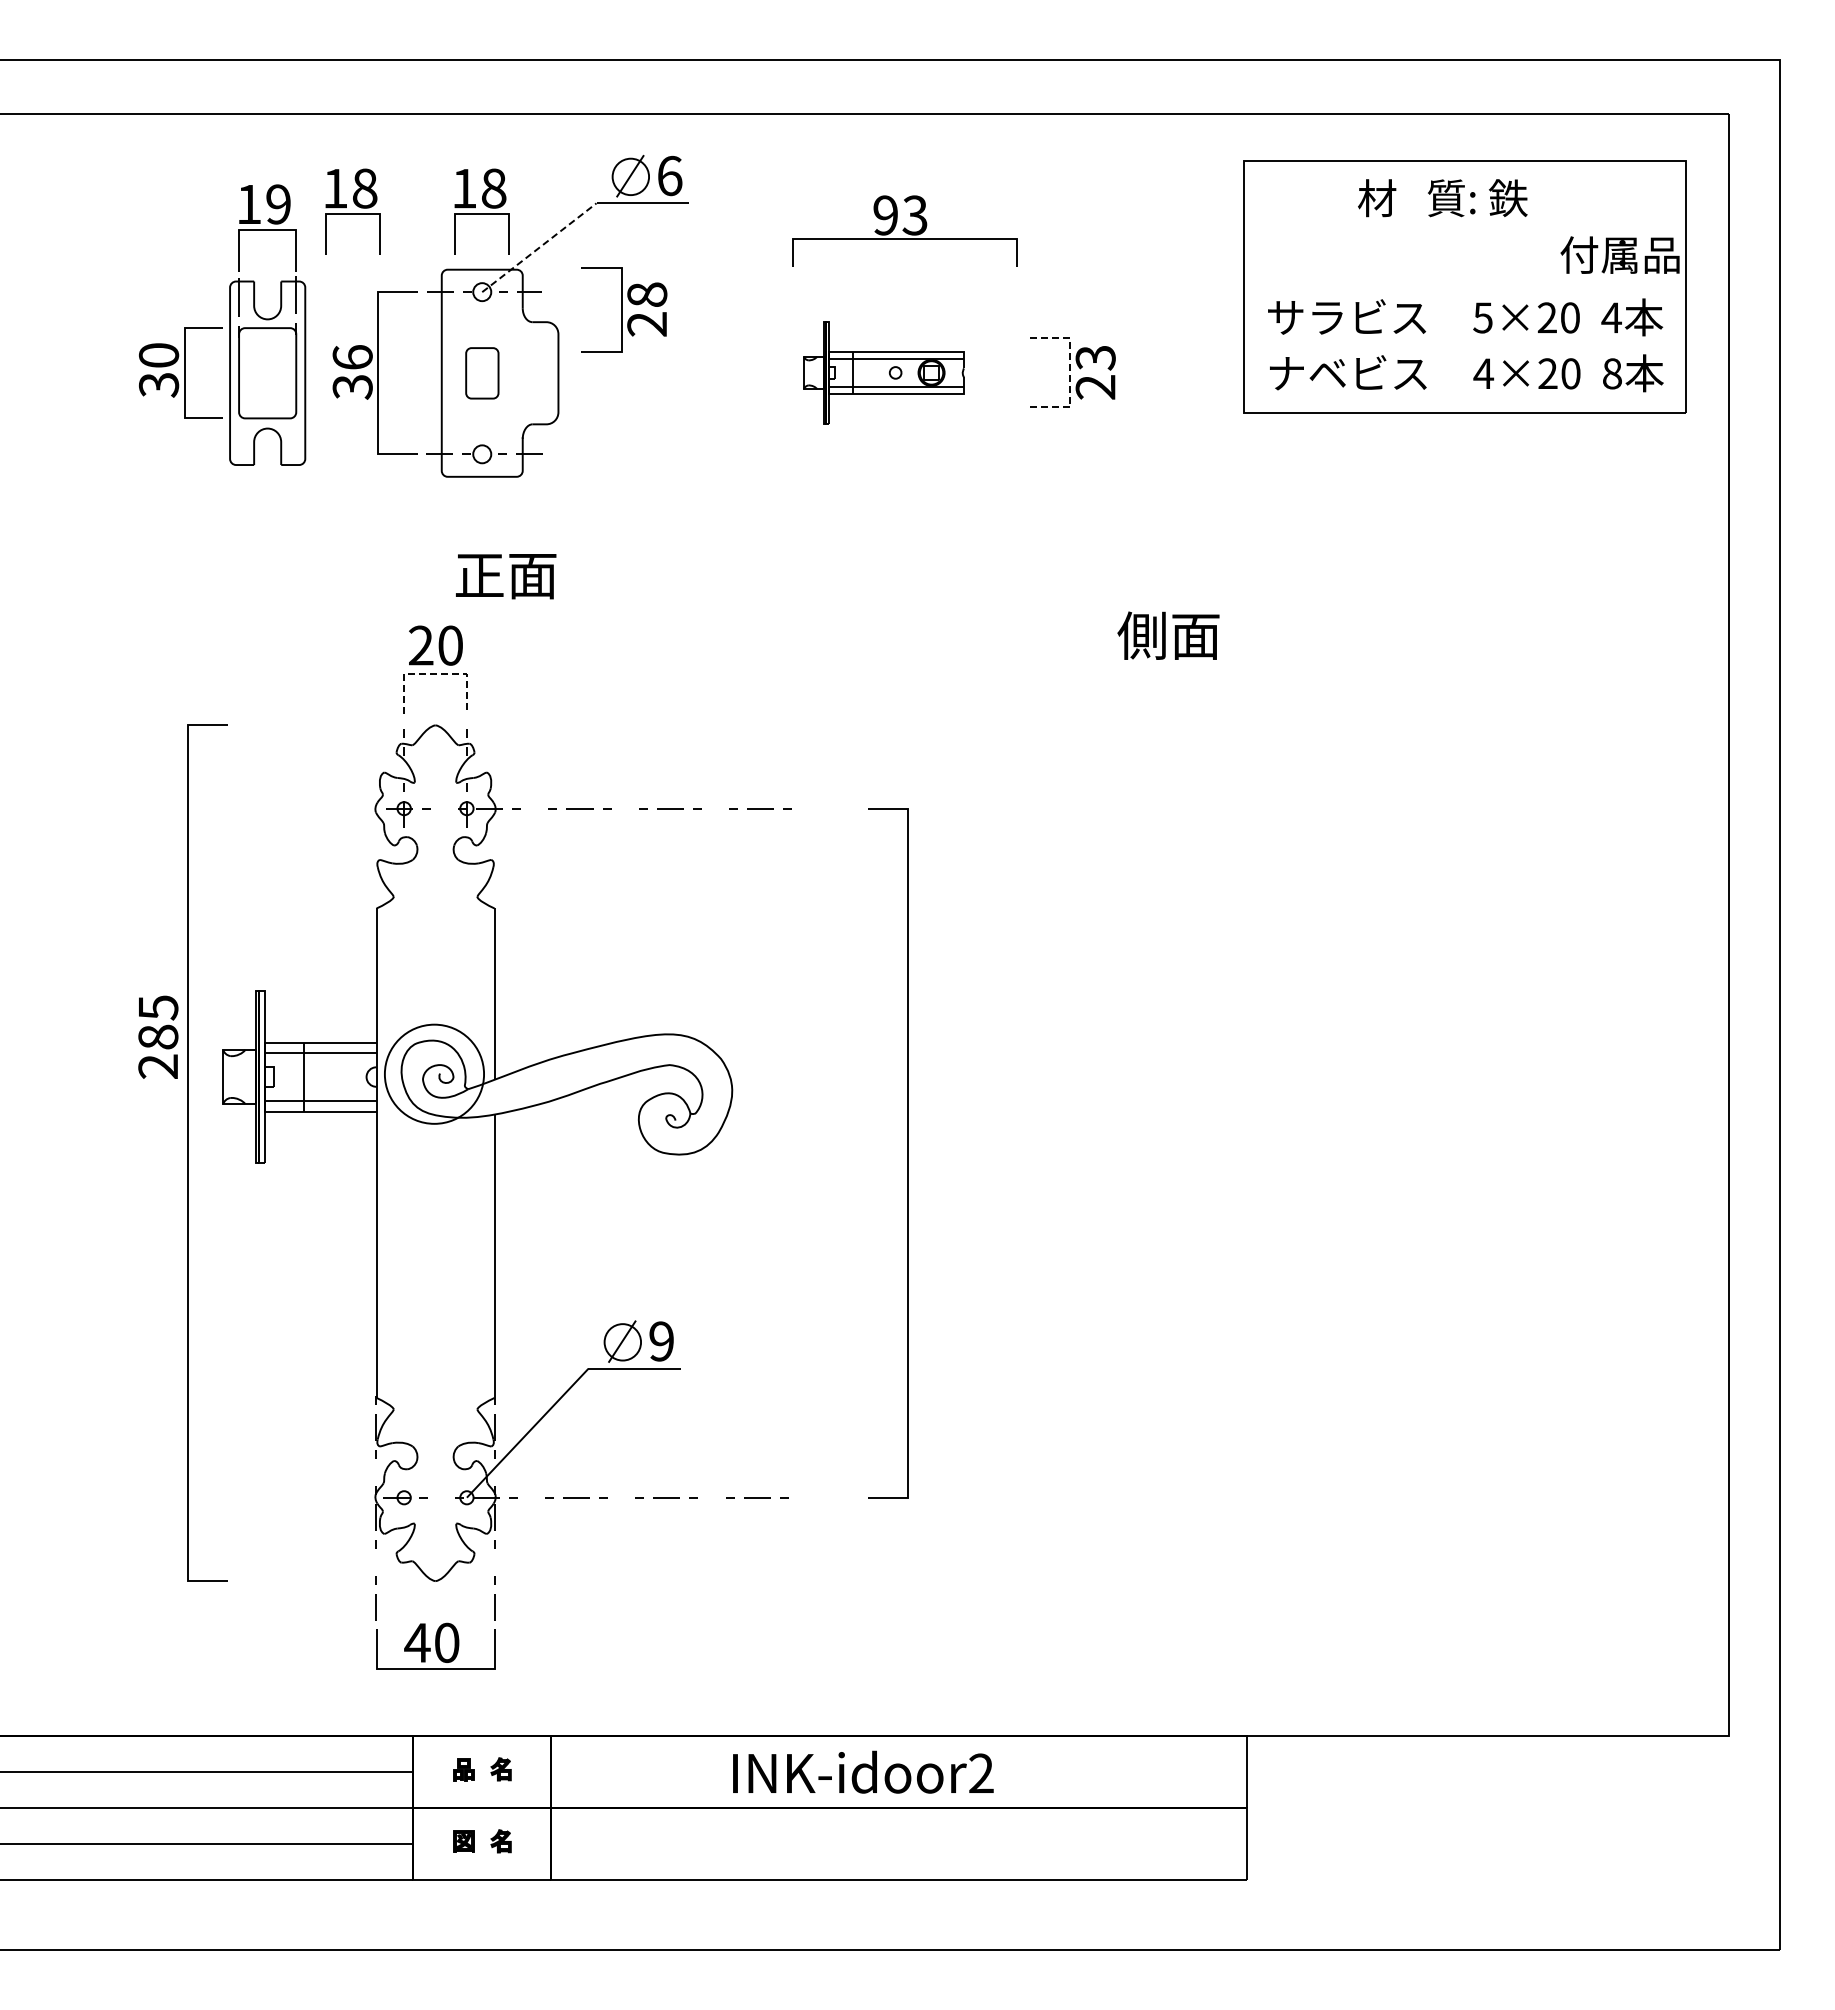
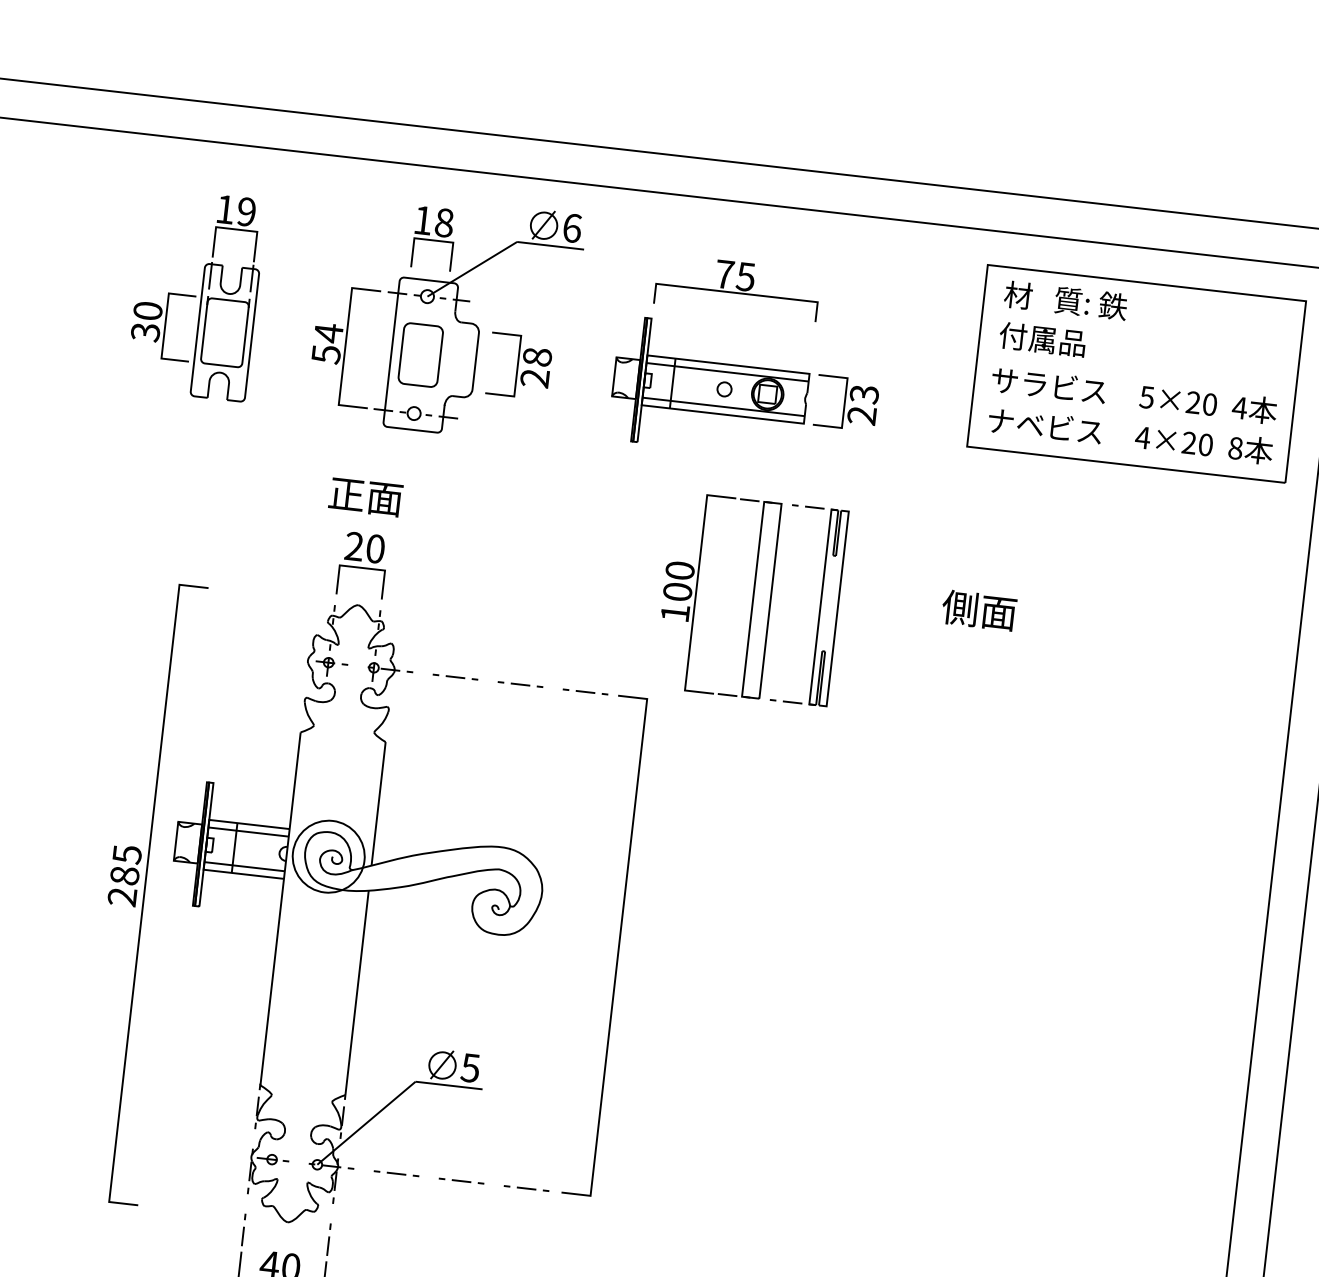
text: (1442, 198) -> (1065, 300), moved
part: (352, 211) -> (340, 227), removed
text: (900, 215) -> (735, 275), 93 -> 75
line: (539, 247) -> (472, 269), dashed -> solid
text: (1619, 254) -> (1042, 339), moved
part: (624, 309) -> (519, 365), moved
part: (222, 324) -> (196, 293), moved
text: (352, 371) -> (327, 343), 36 -> 54
part: (883, 372) -> (710, 387), size x1.67
line: (1070, 372) -> (845, 402), dashed -> solid
part: (482, 373) -> (420, 355), size x1.67
text: (506, 576) -> (366, 497), moved
text: (1168, 635) -> (979, 610), moved
part: (971, 655) -> (750, 598), added
line: (436, 673) -> (363, 567), dashed -> solid
text: (158, 1036) -> (125, 875), moved
line: (907, 1153) -> (618, 947), moved
text: (660, 1341) -> (469, 1067), 9 -> 5

